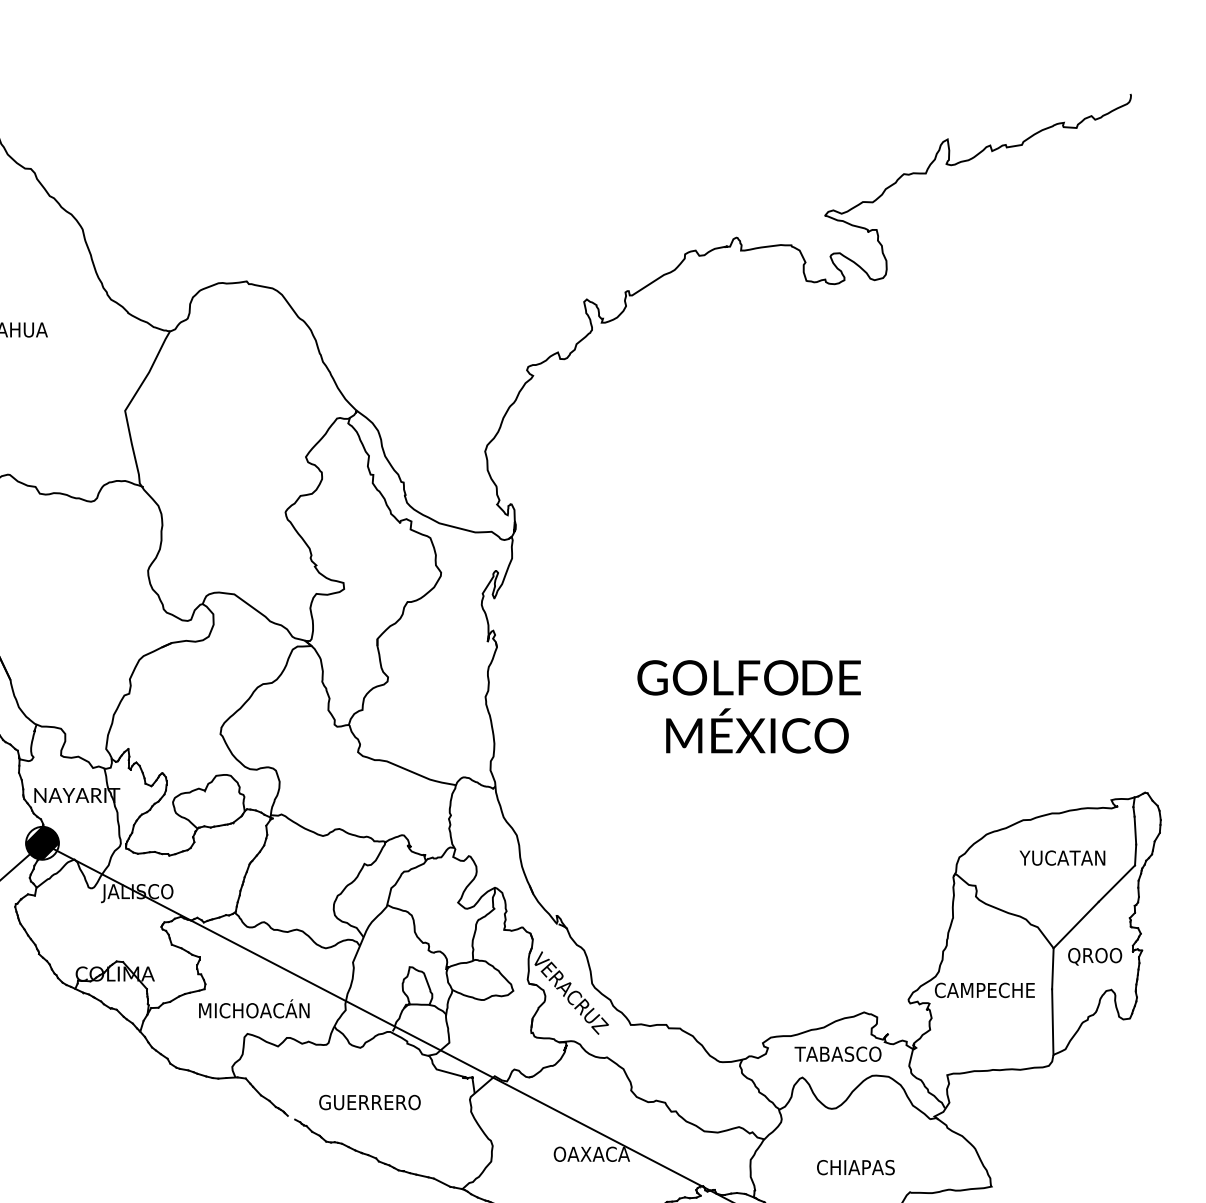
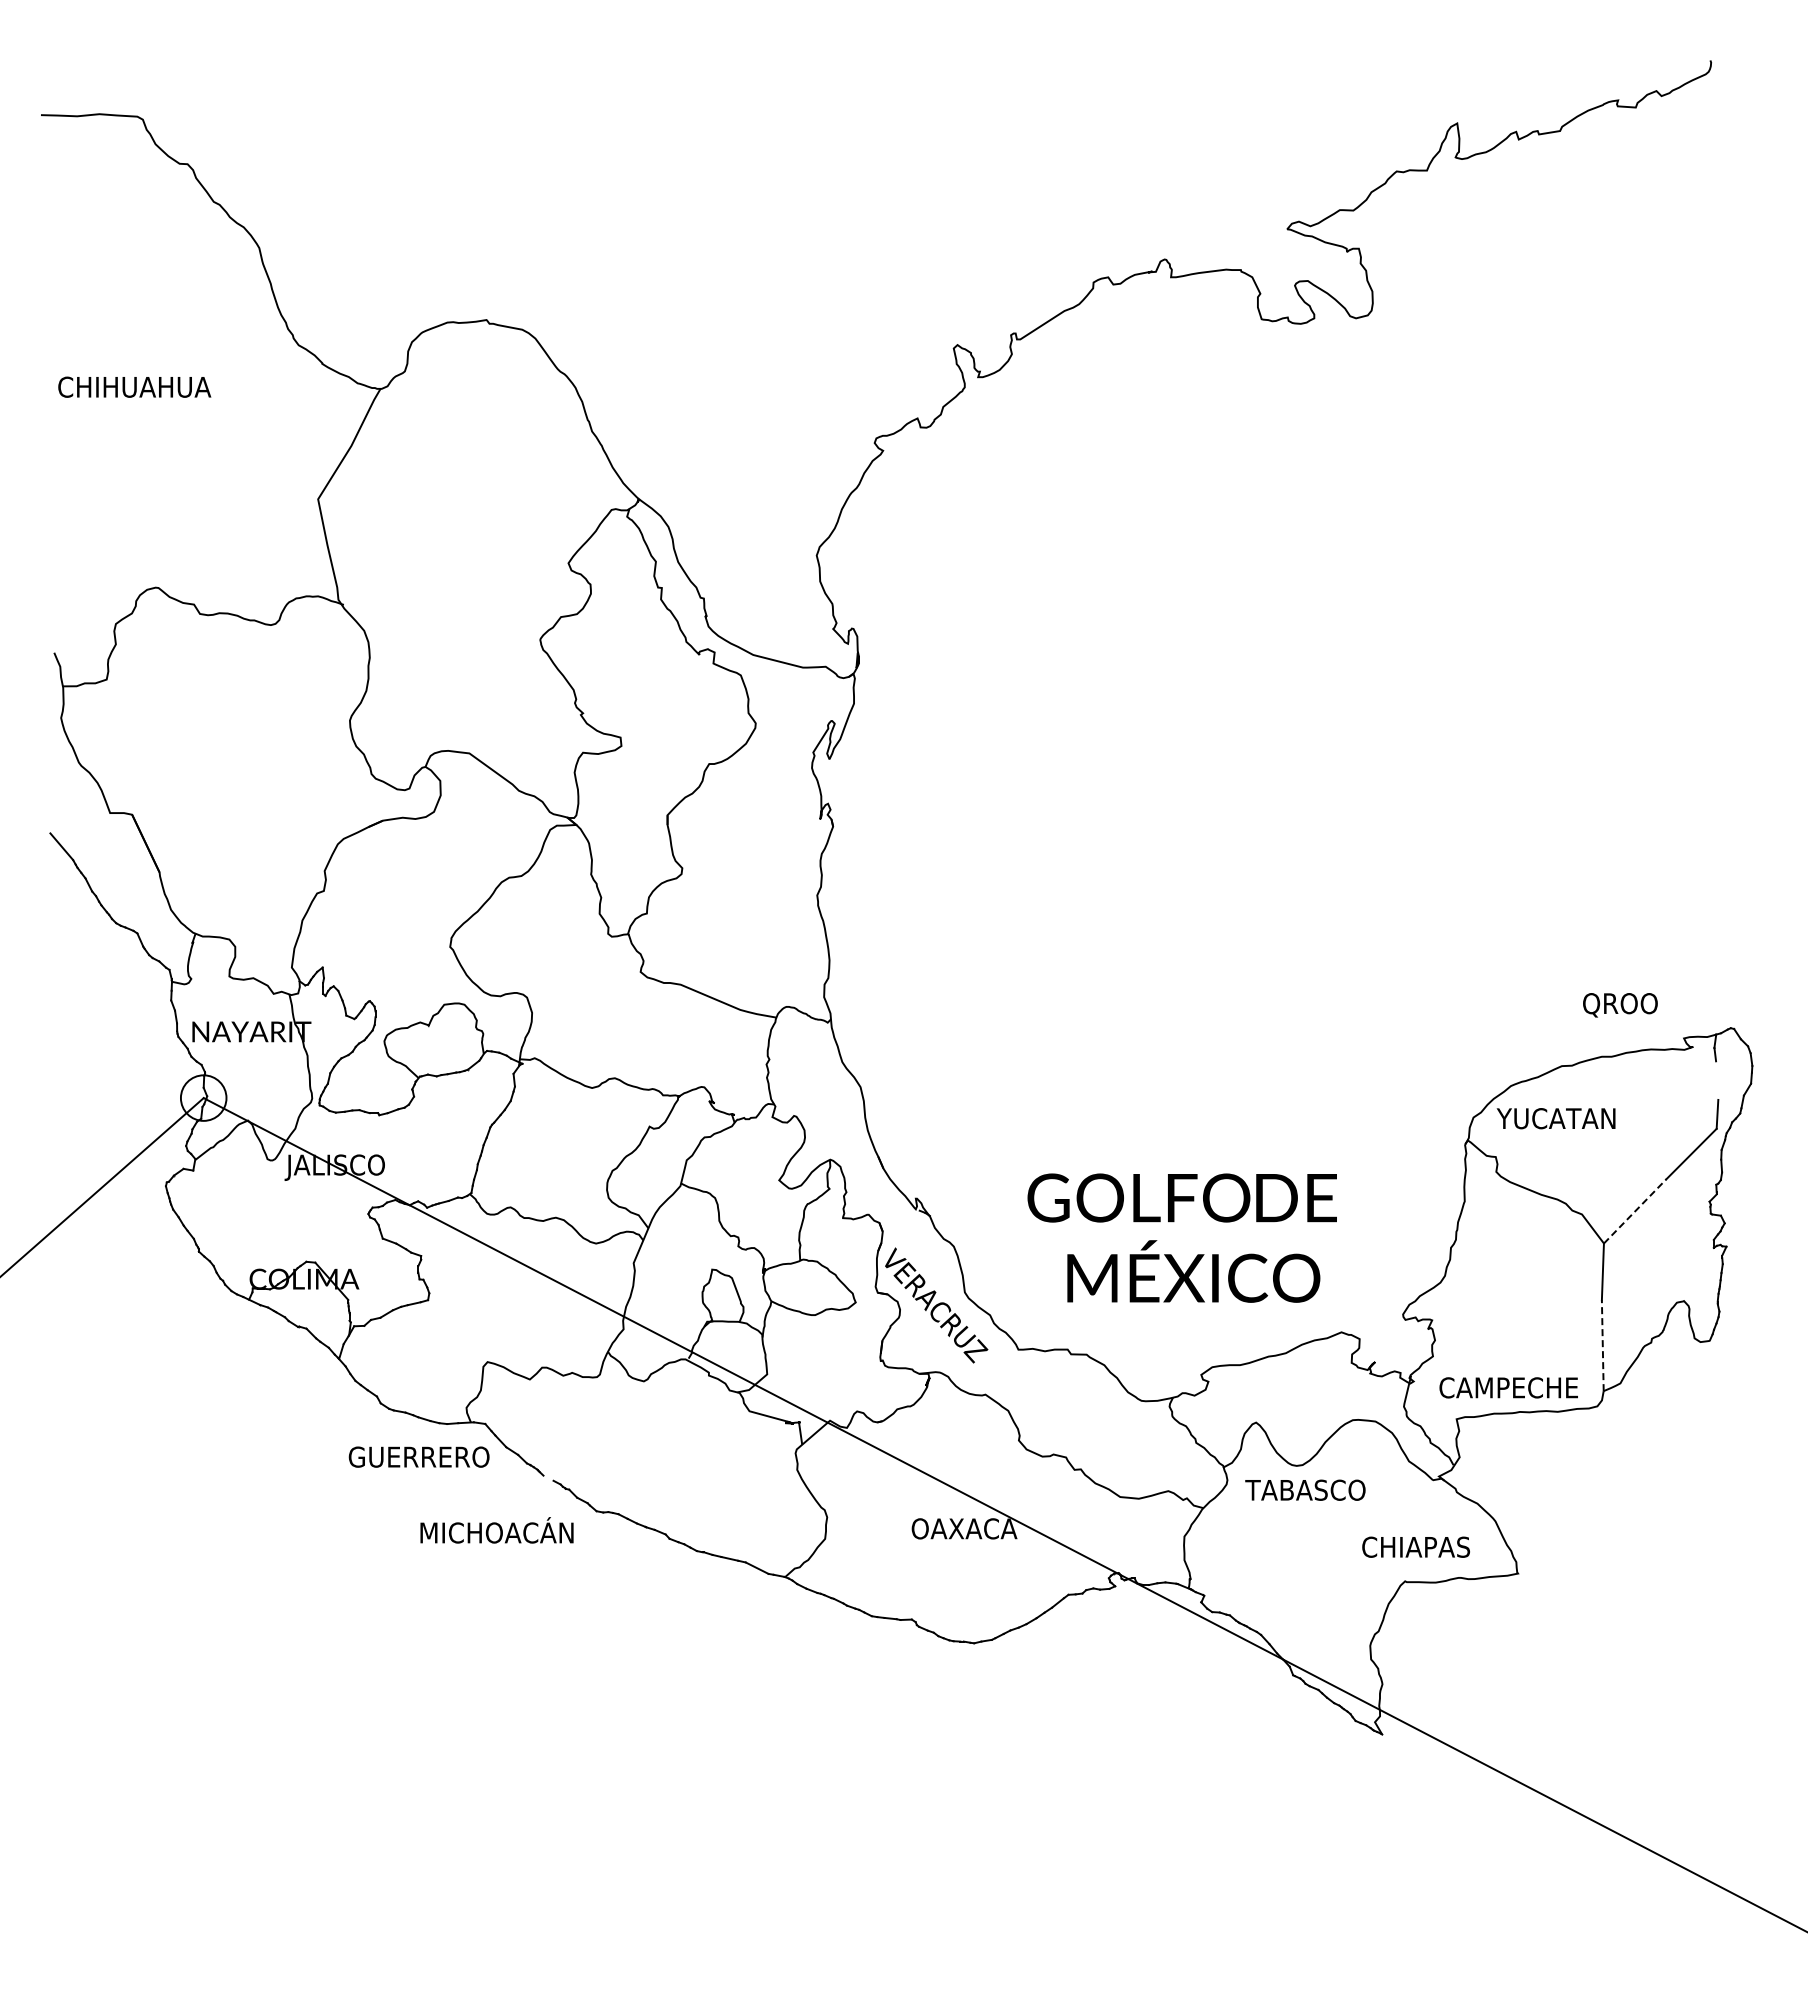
text: (748, 706) -> (1181, 1237), moved
line: (1135, 830) -> (1717, 1080), removed
hatch: (42, 842) -> (203, 1097), removed
text: (1061, 858) -> (1555, 1118), moved
line: (1076, 925) -> (1635, 1211), solid -> dashed
text: (1095, 956) -> (1620, 1005), moved
text: (984, 990) -> (1508, 1387), moved
text: (253, 1008) -> (496, 1530), moved
line: (1052, 1021) -> (1602, 1345), solid -> dashed
text: (838, 1053) -> (1305, 1489), moved
text: (369, 1102) -> (418, 1456), moved
text: (855, 1167) -> (1415, 1546), moved

